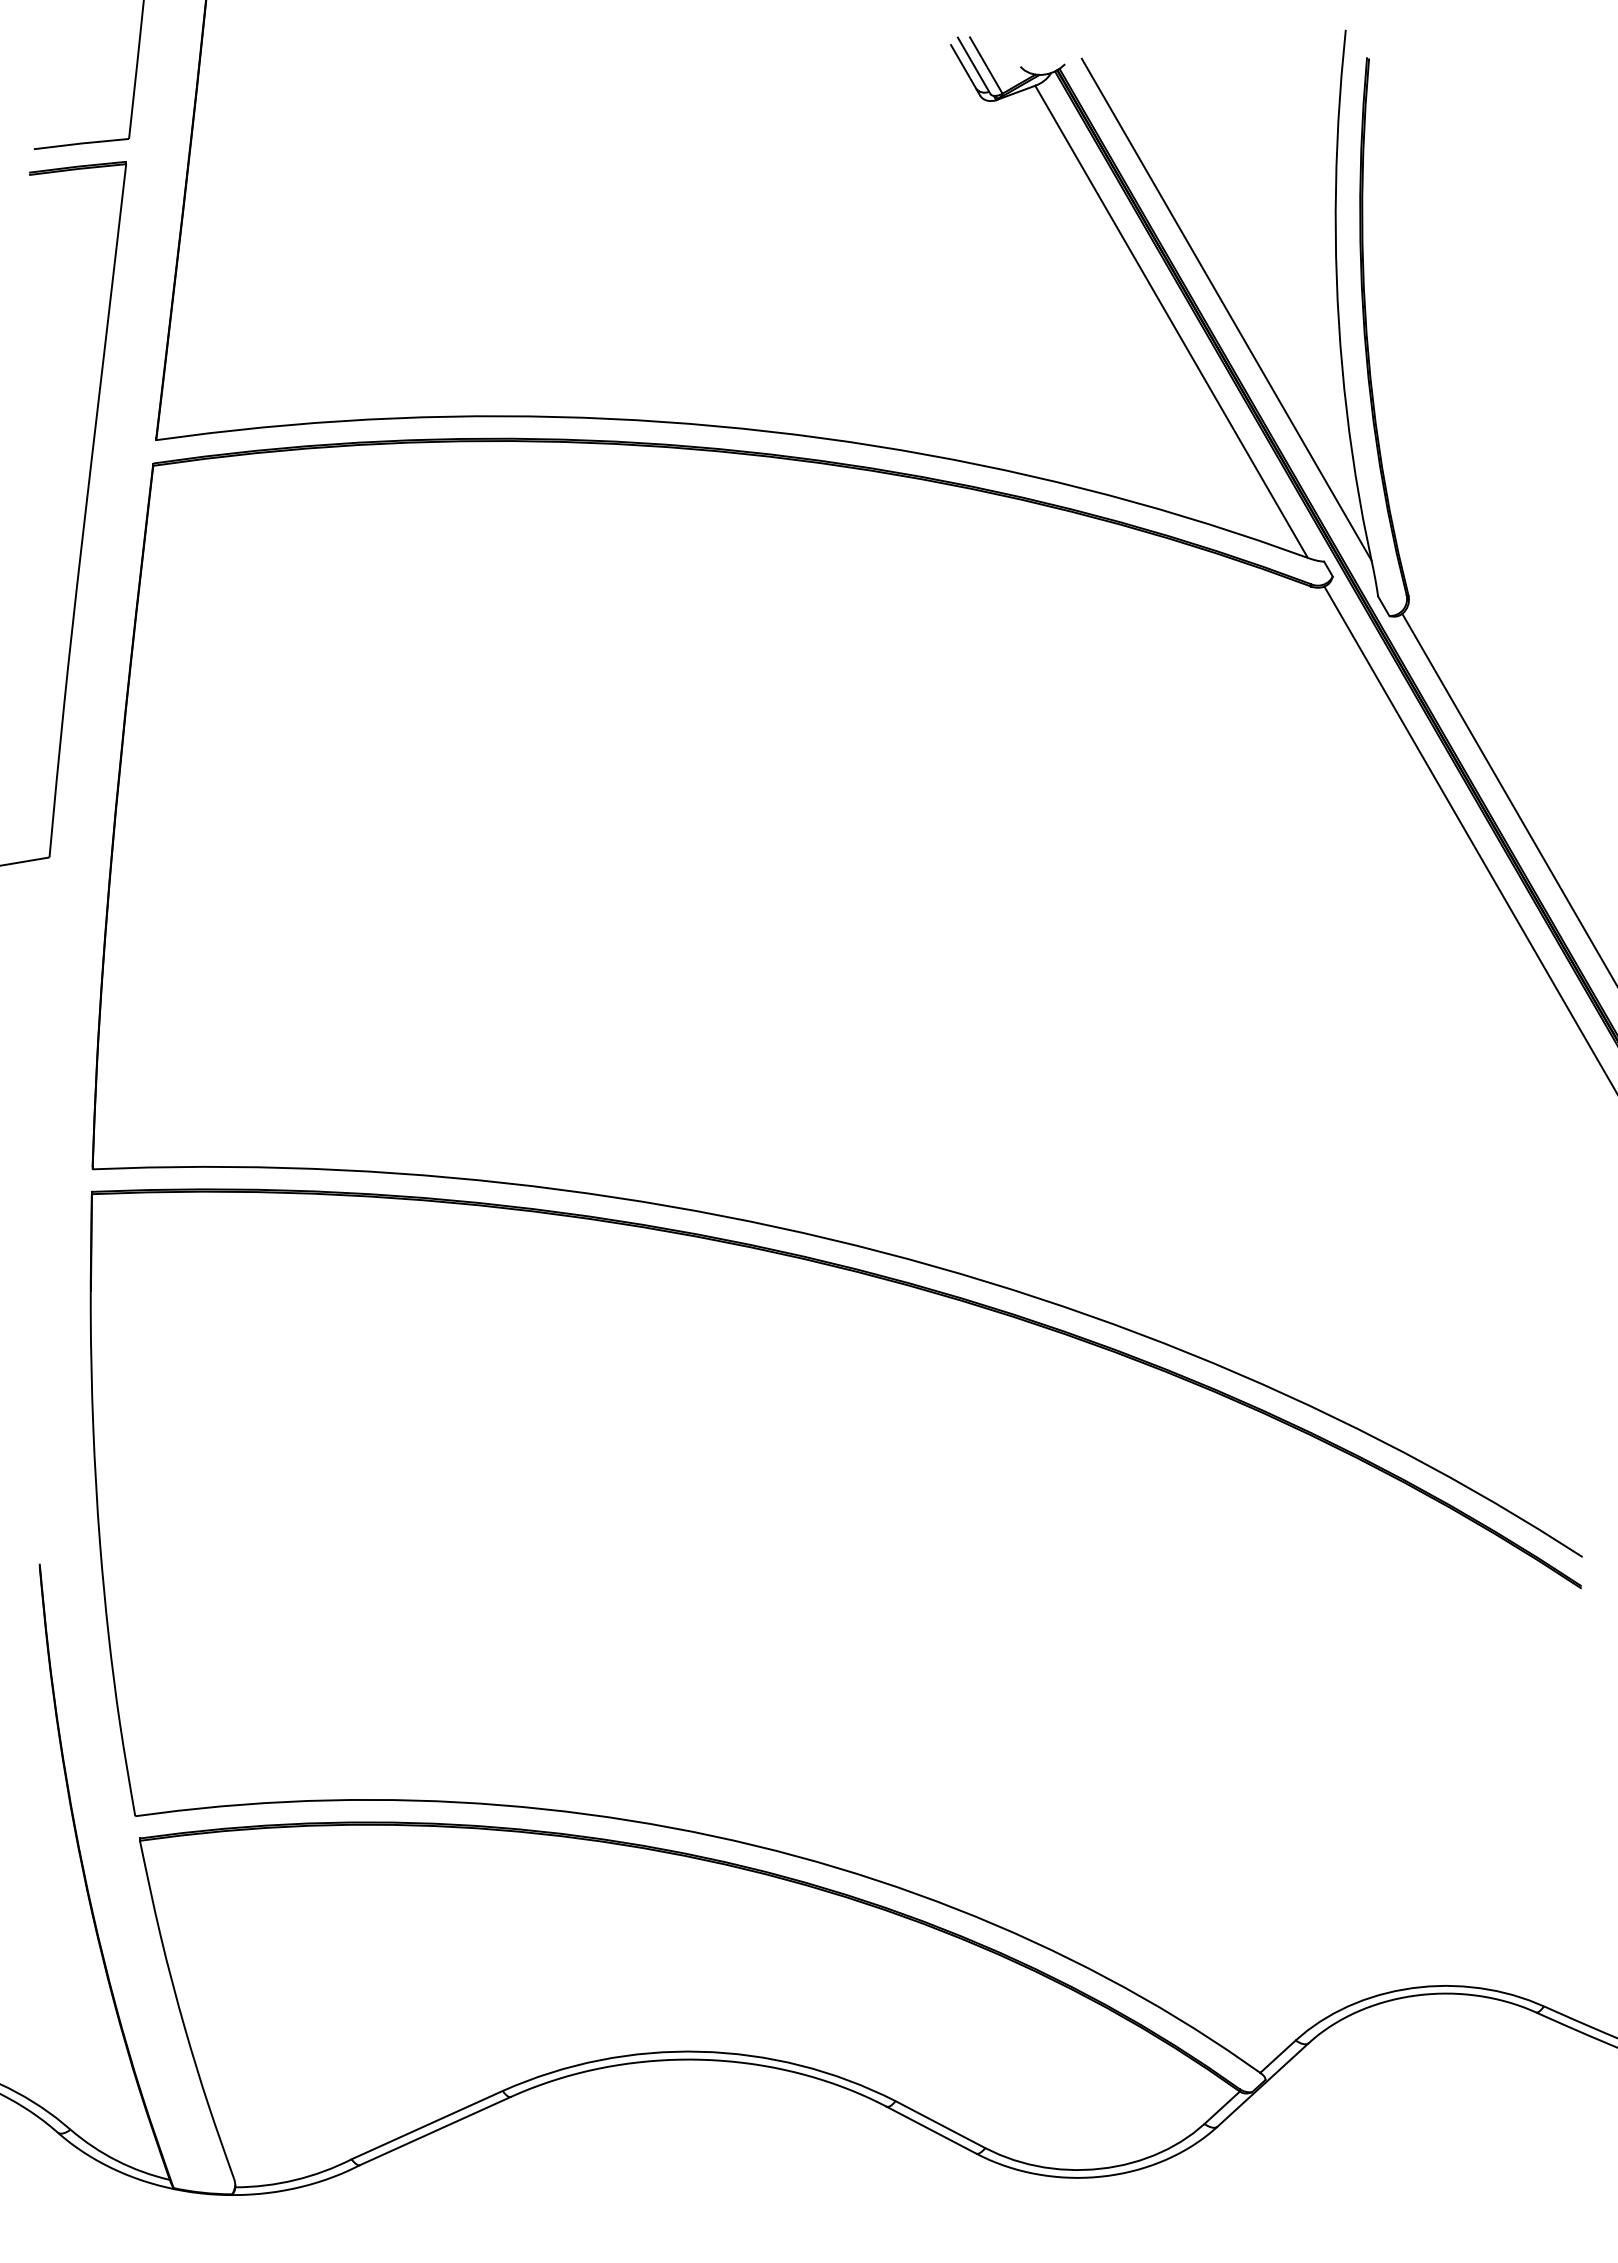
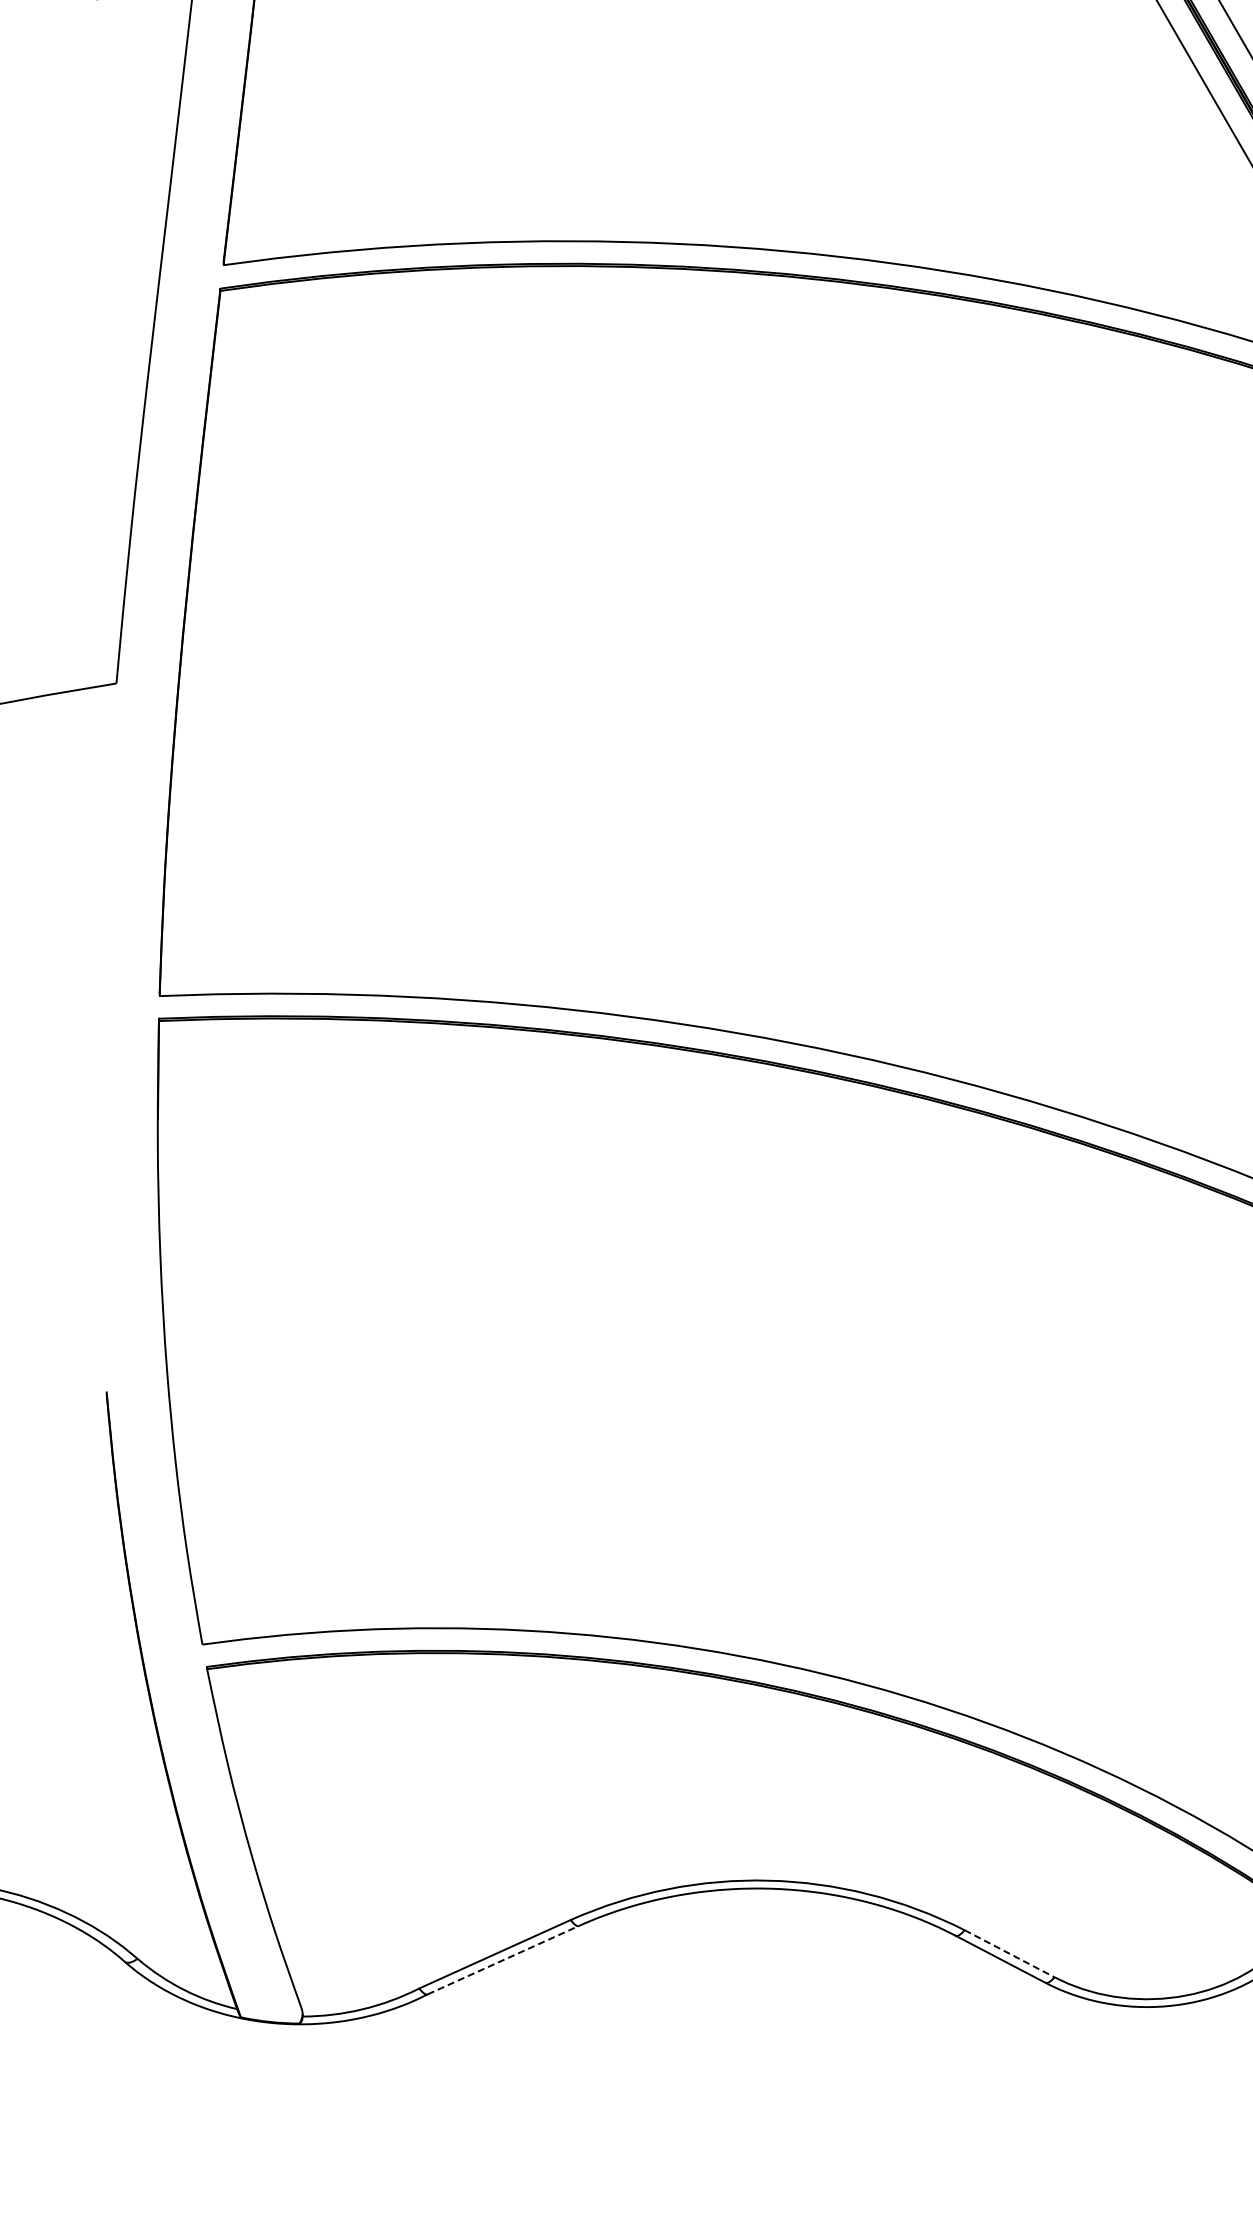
line: (940, 2124) -> (1009, 1953), solid -> dashed
line: (435, 2131) -> (503, 1960), solid -> dashed

